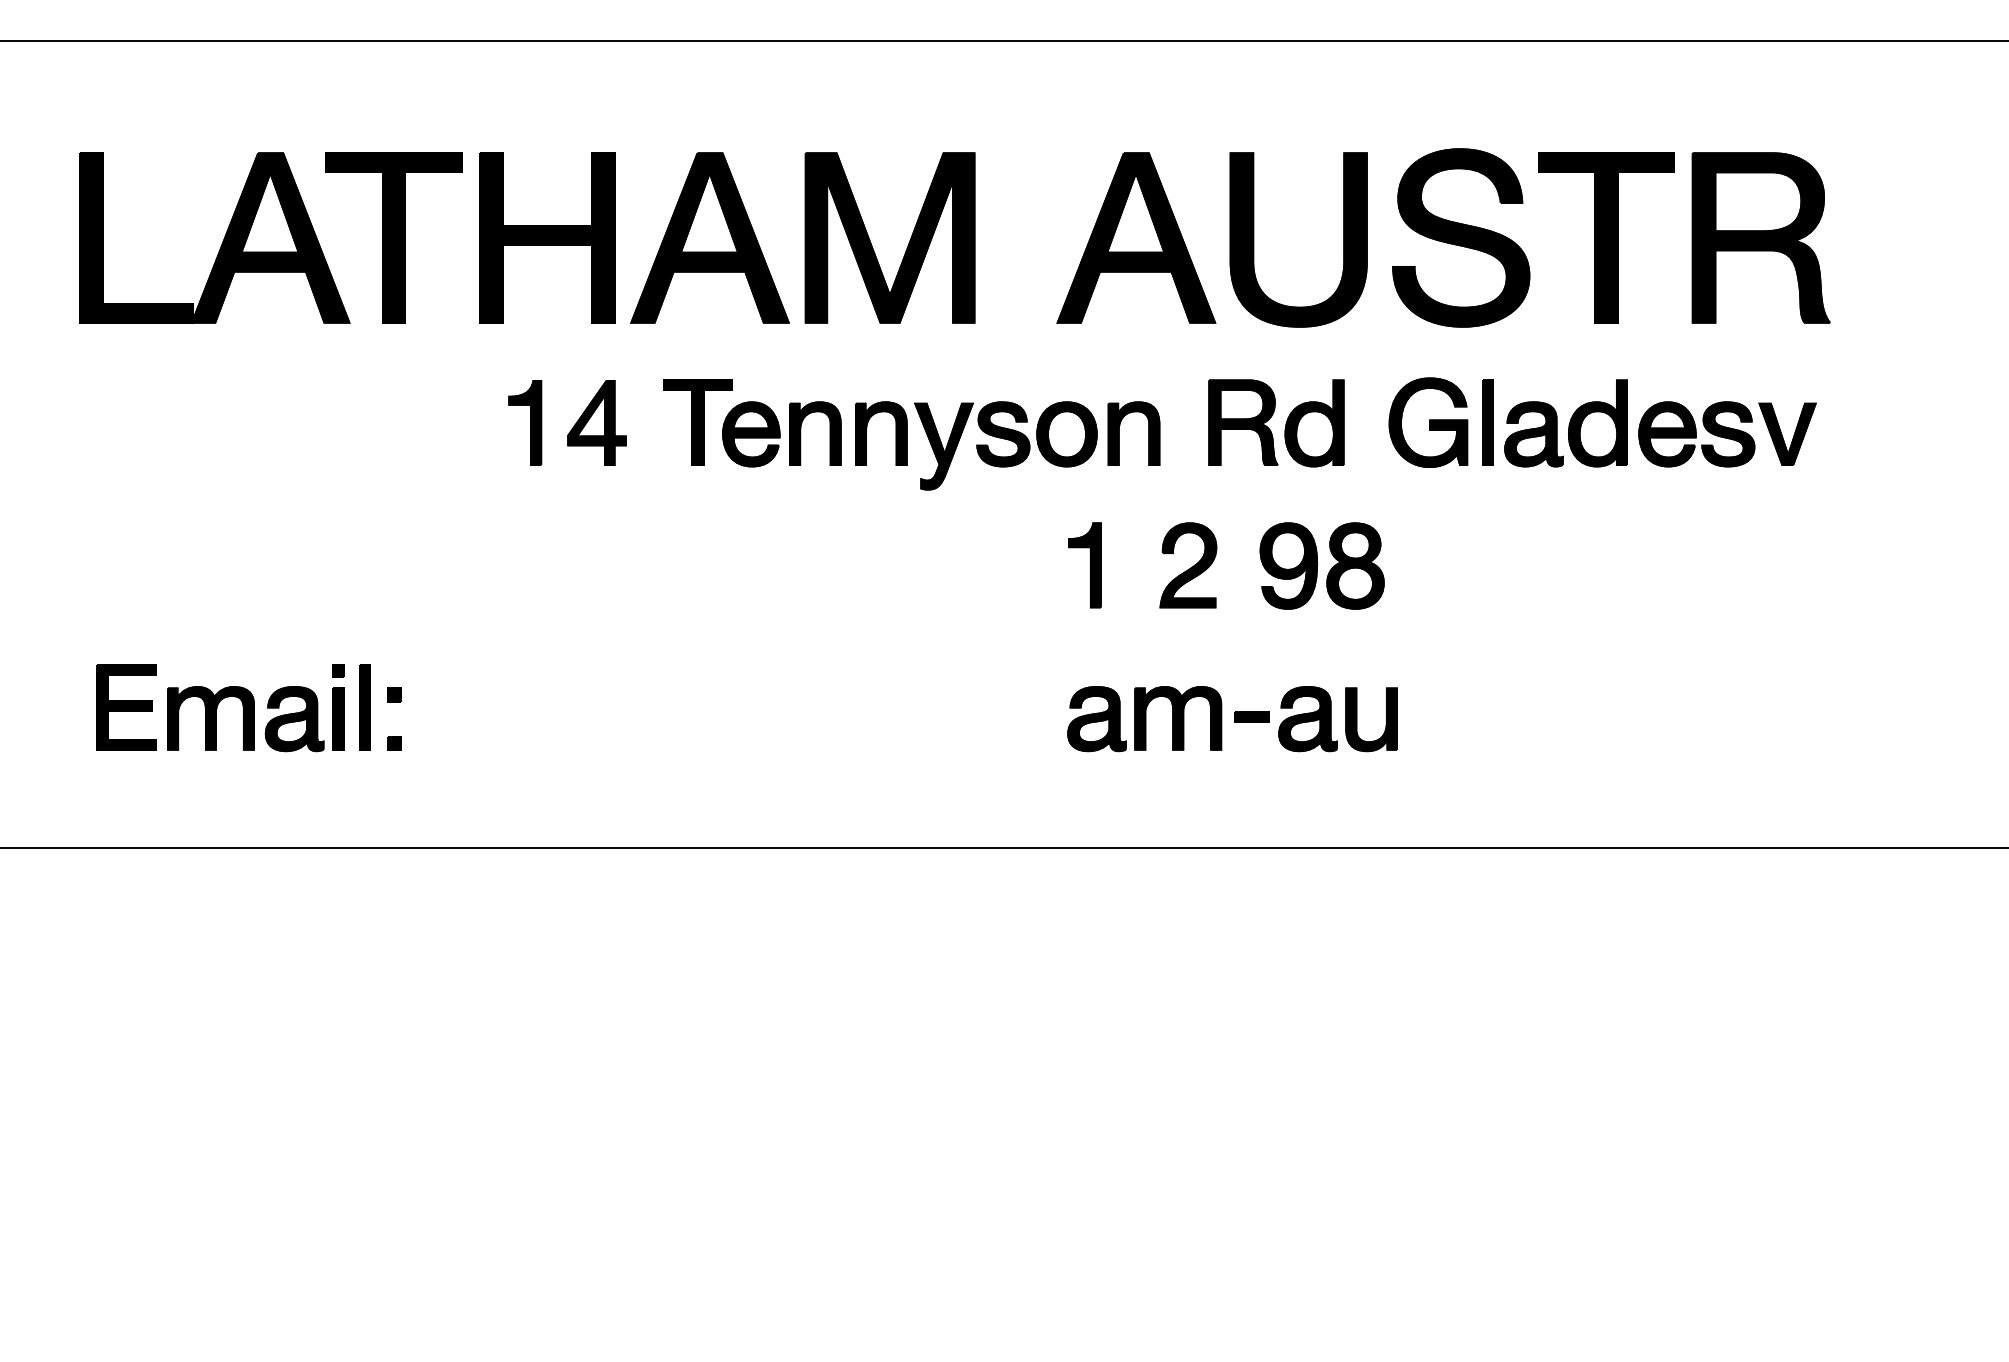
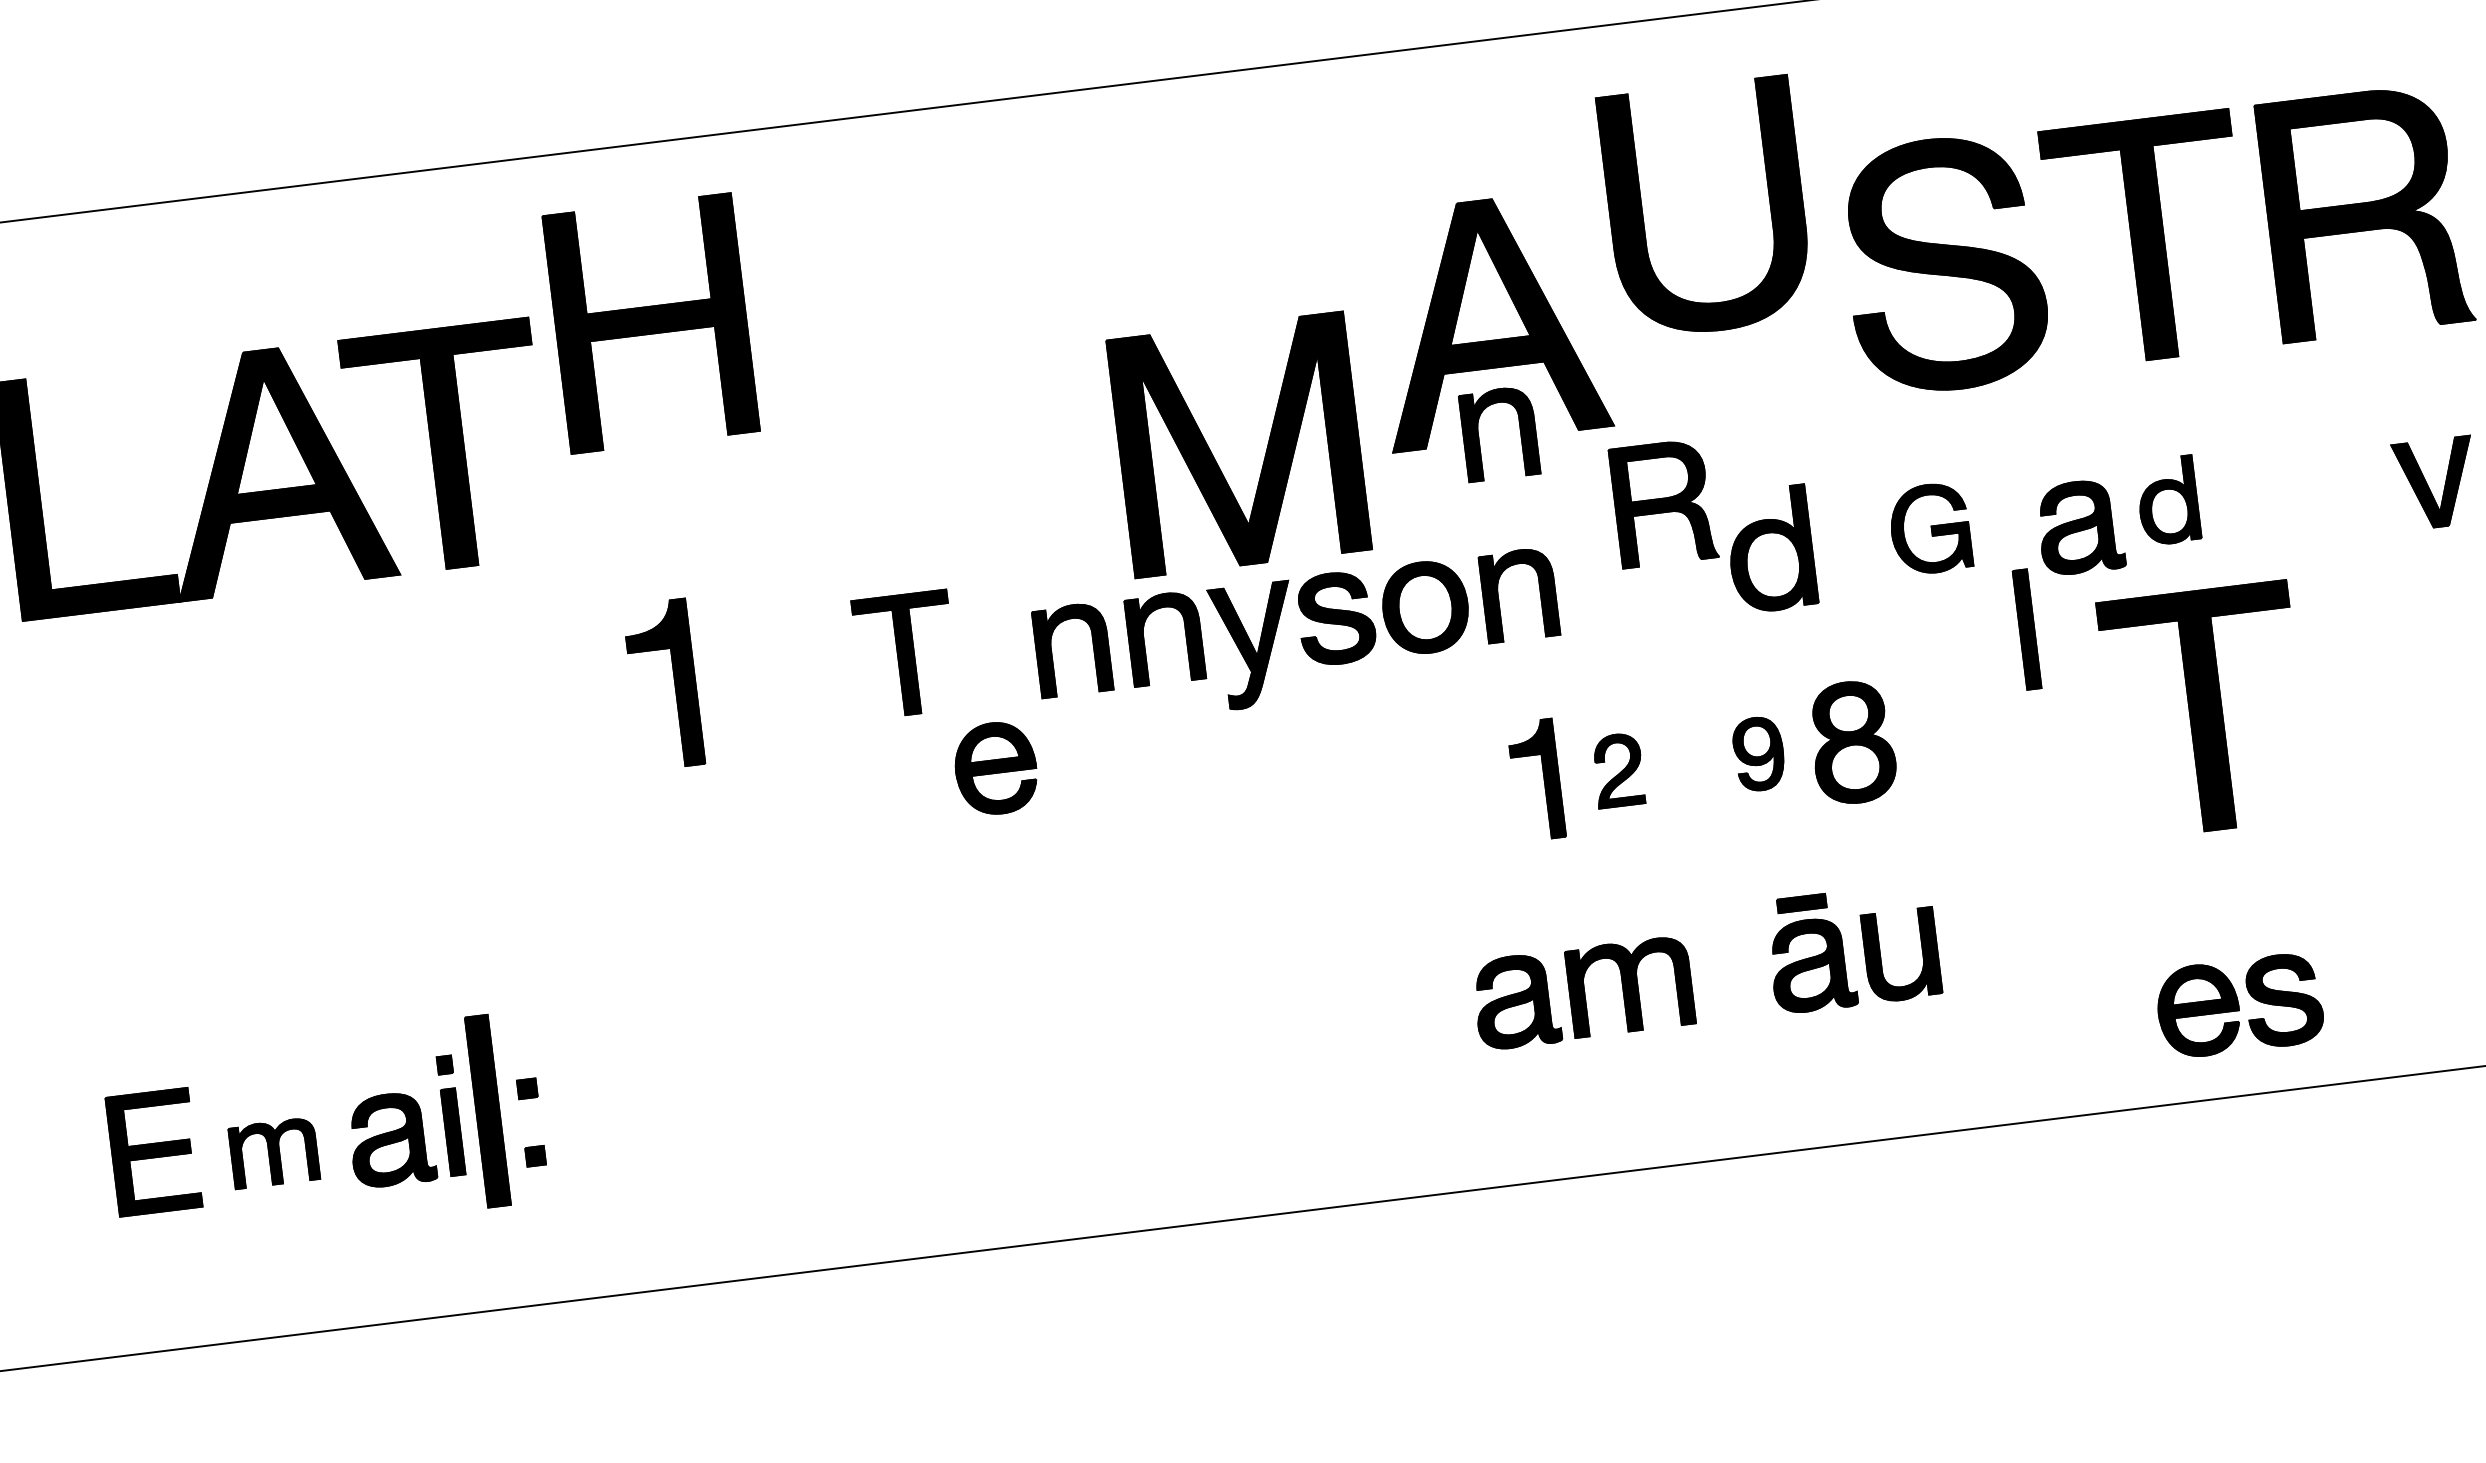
part: (547, 237) -> (651, 322), moved
part: (709, 237) -> (890, 393), removed
part: (1254, 239) -> (1644, 215), moved
part: (871, 242) -> (1213, 454), moved
part: (1119, 318) -> (1479, 436), added
part: (525, 422) -> (664, 684), size x1.4
part: (596, 422) -> (763, 671), removed
part: (1243, 422) -> (1663, 503), moved
part: (1428, 422) -> (1930, 528), size x0.7
part: (1487, 422) -> (2026, 629), moved
part: (1597, 423) -> (2167, 501), size x0.7
part: (751, 434) -> (996, 768), moved
part: (1696, 434) -> (2239, 1005), moved
part: (1084, 565) -> (1535, 780), moved
part: (1188, 565) -> (1618, 770), size x0.6
part: (1288, 565) -> (1758, 753), size x0.6
part: (1606, 573) -> (2205, 709), added
part: (364, 707) -> (487, 1111), size x1.6
part: (1251, 716) -> (1801, 903), moved
part: (210, 718) -> (273, 1153), size x0.7

